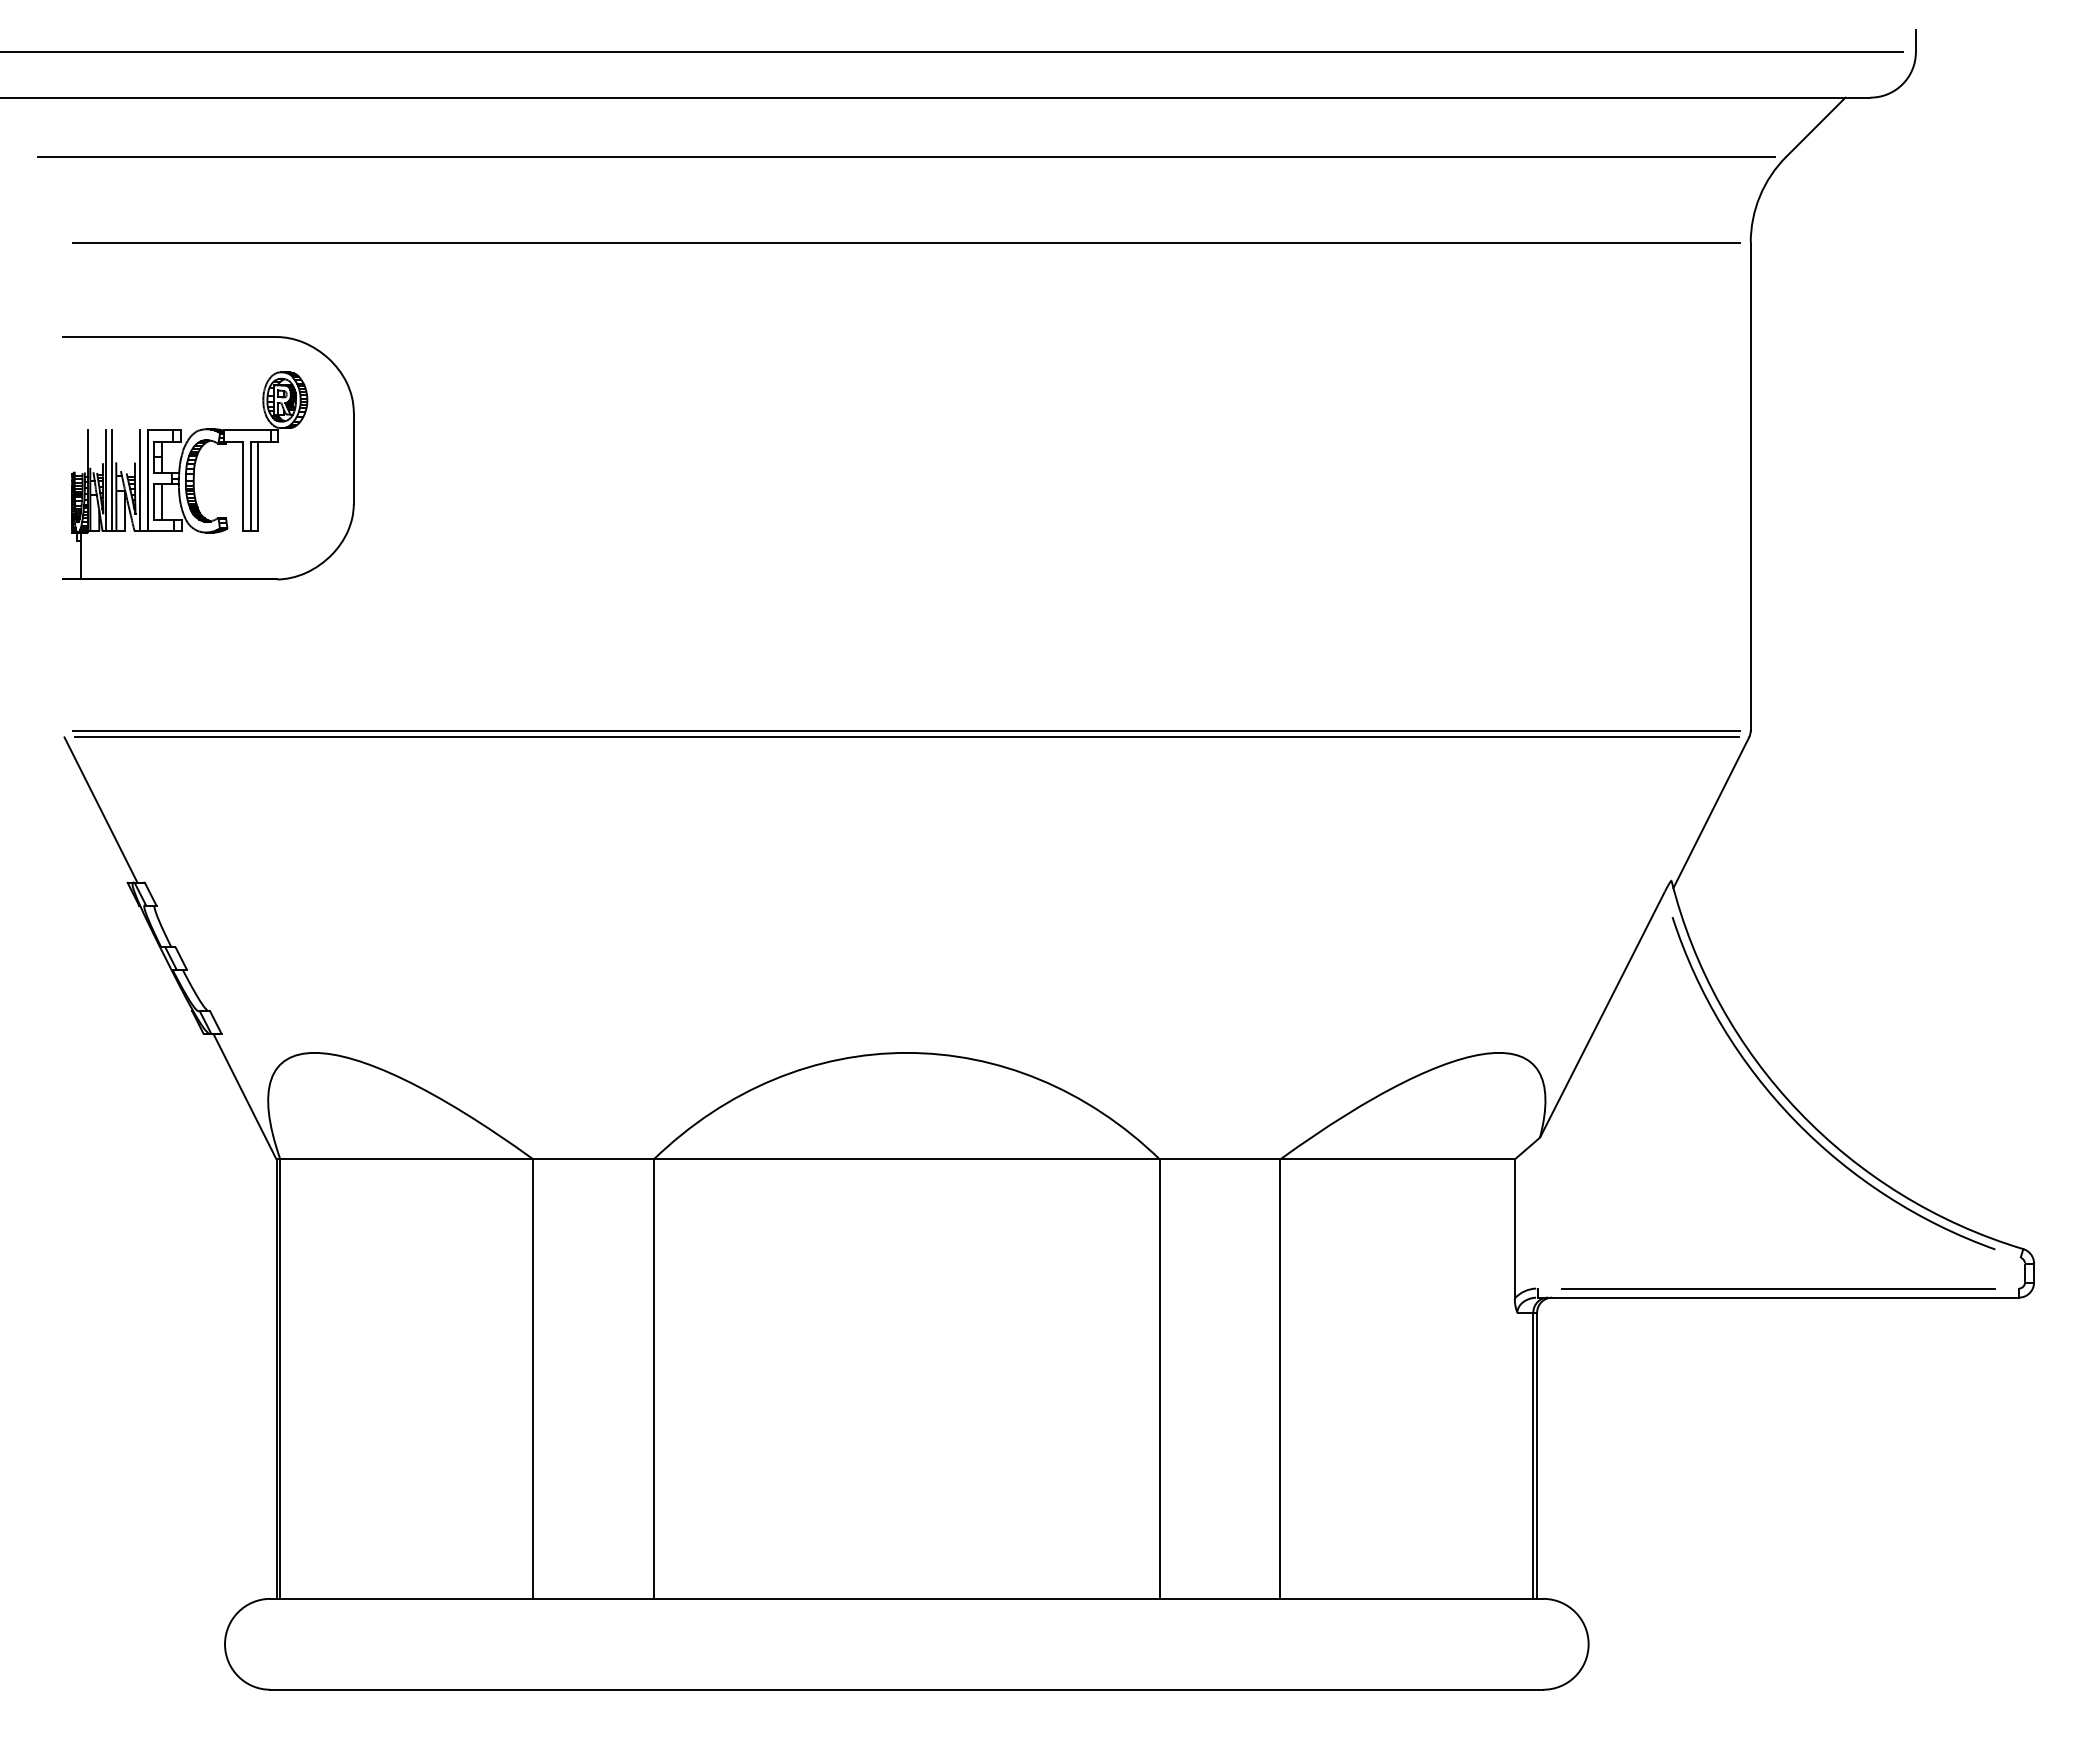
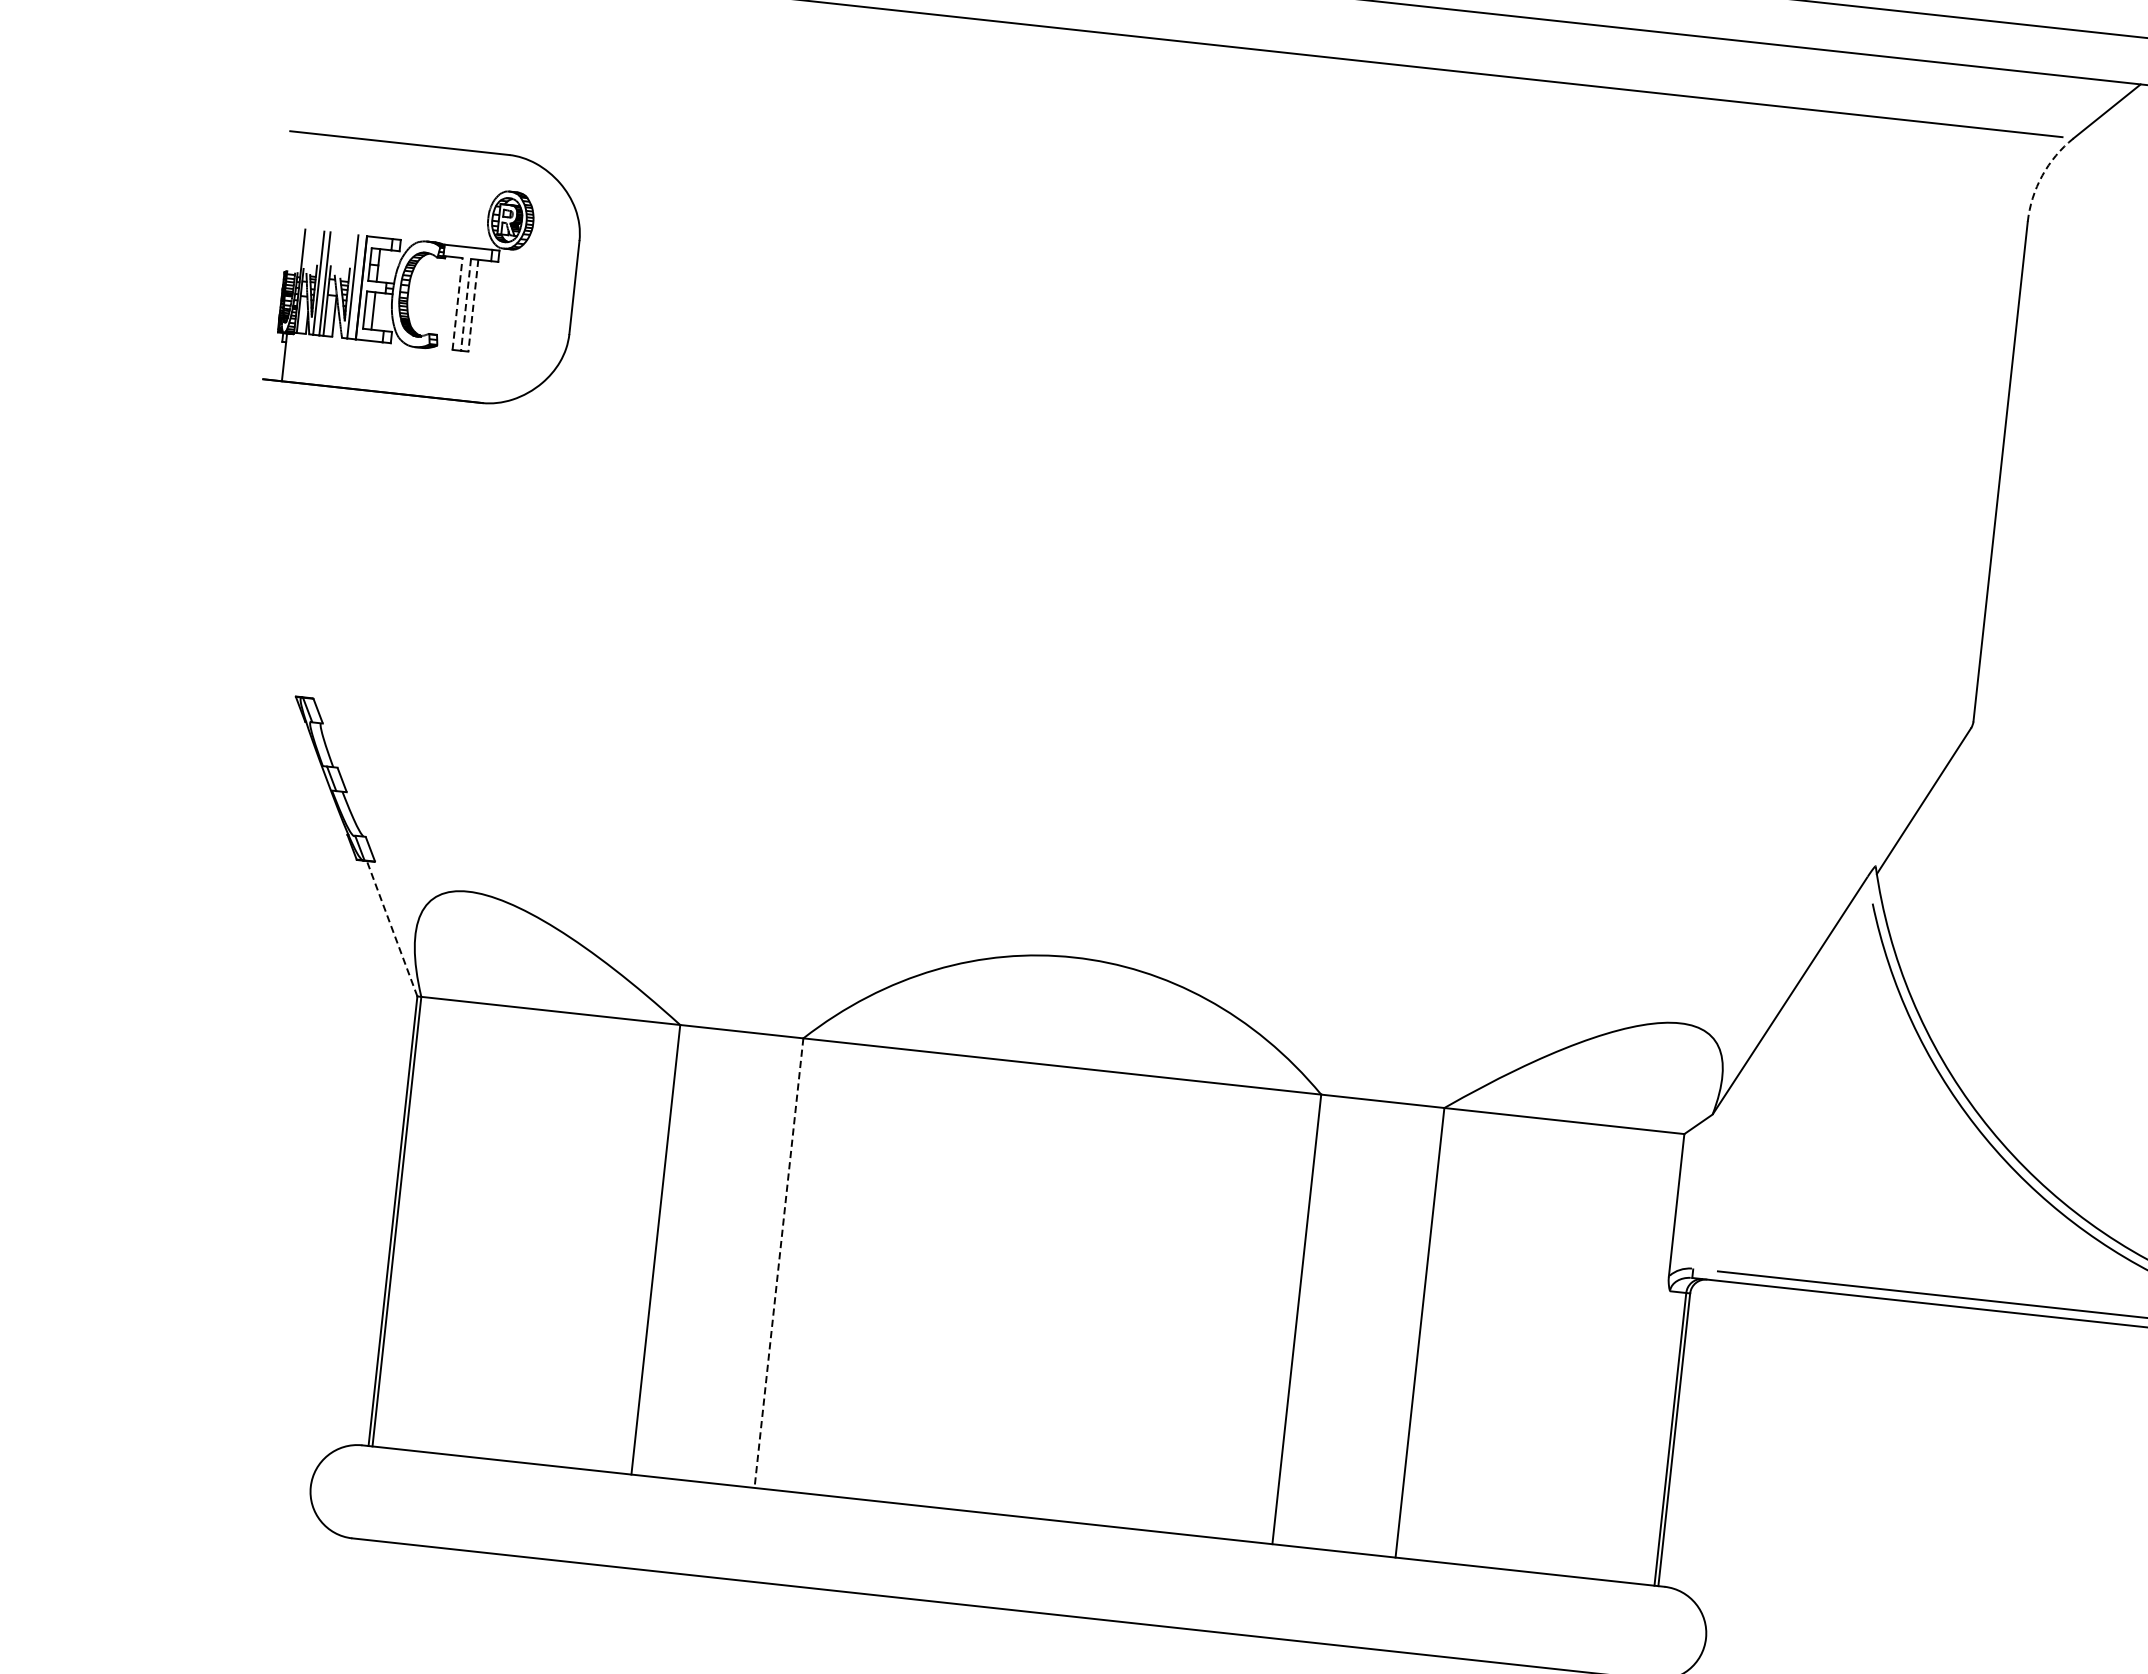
arc: (1759, 196) -> (2041, 175), solid -> dashed
line: (906, 242) -> (1163, 128), removed
line: (242, 486) -> (457, 304), solid -> dashed
line: (250, 486) -> (465, 304), solid -> dashed
line: (258, 486) -> (473, 305), solid -> dashed
line: (906, 730) -> (1109, 627), removed
line: (906, 737) -> (1108, 634), removed
line: (100, 809) -> (276, 618), removed
line: (244, 1096) -> (391, 928), solid -> dashed
line: (653, 1379) -> (778, 1263), solid -> dashed

